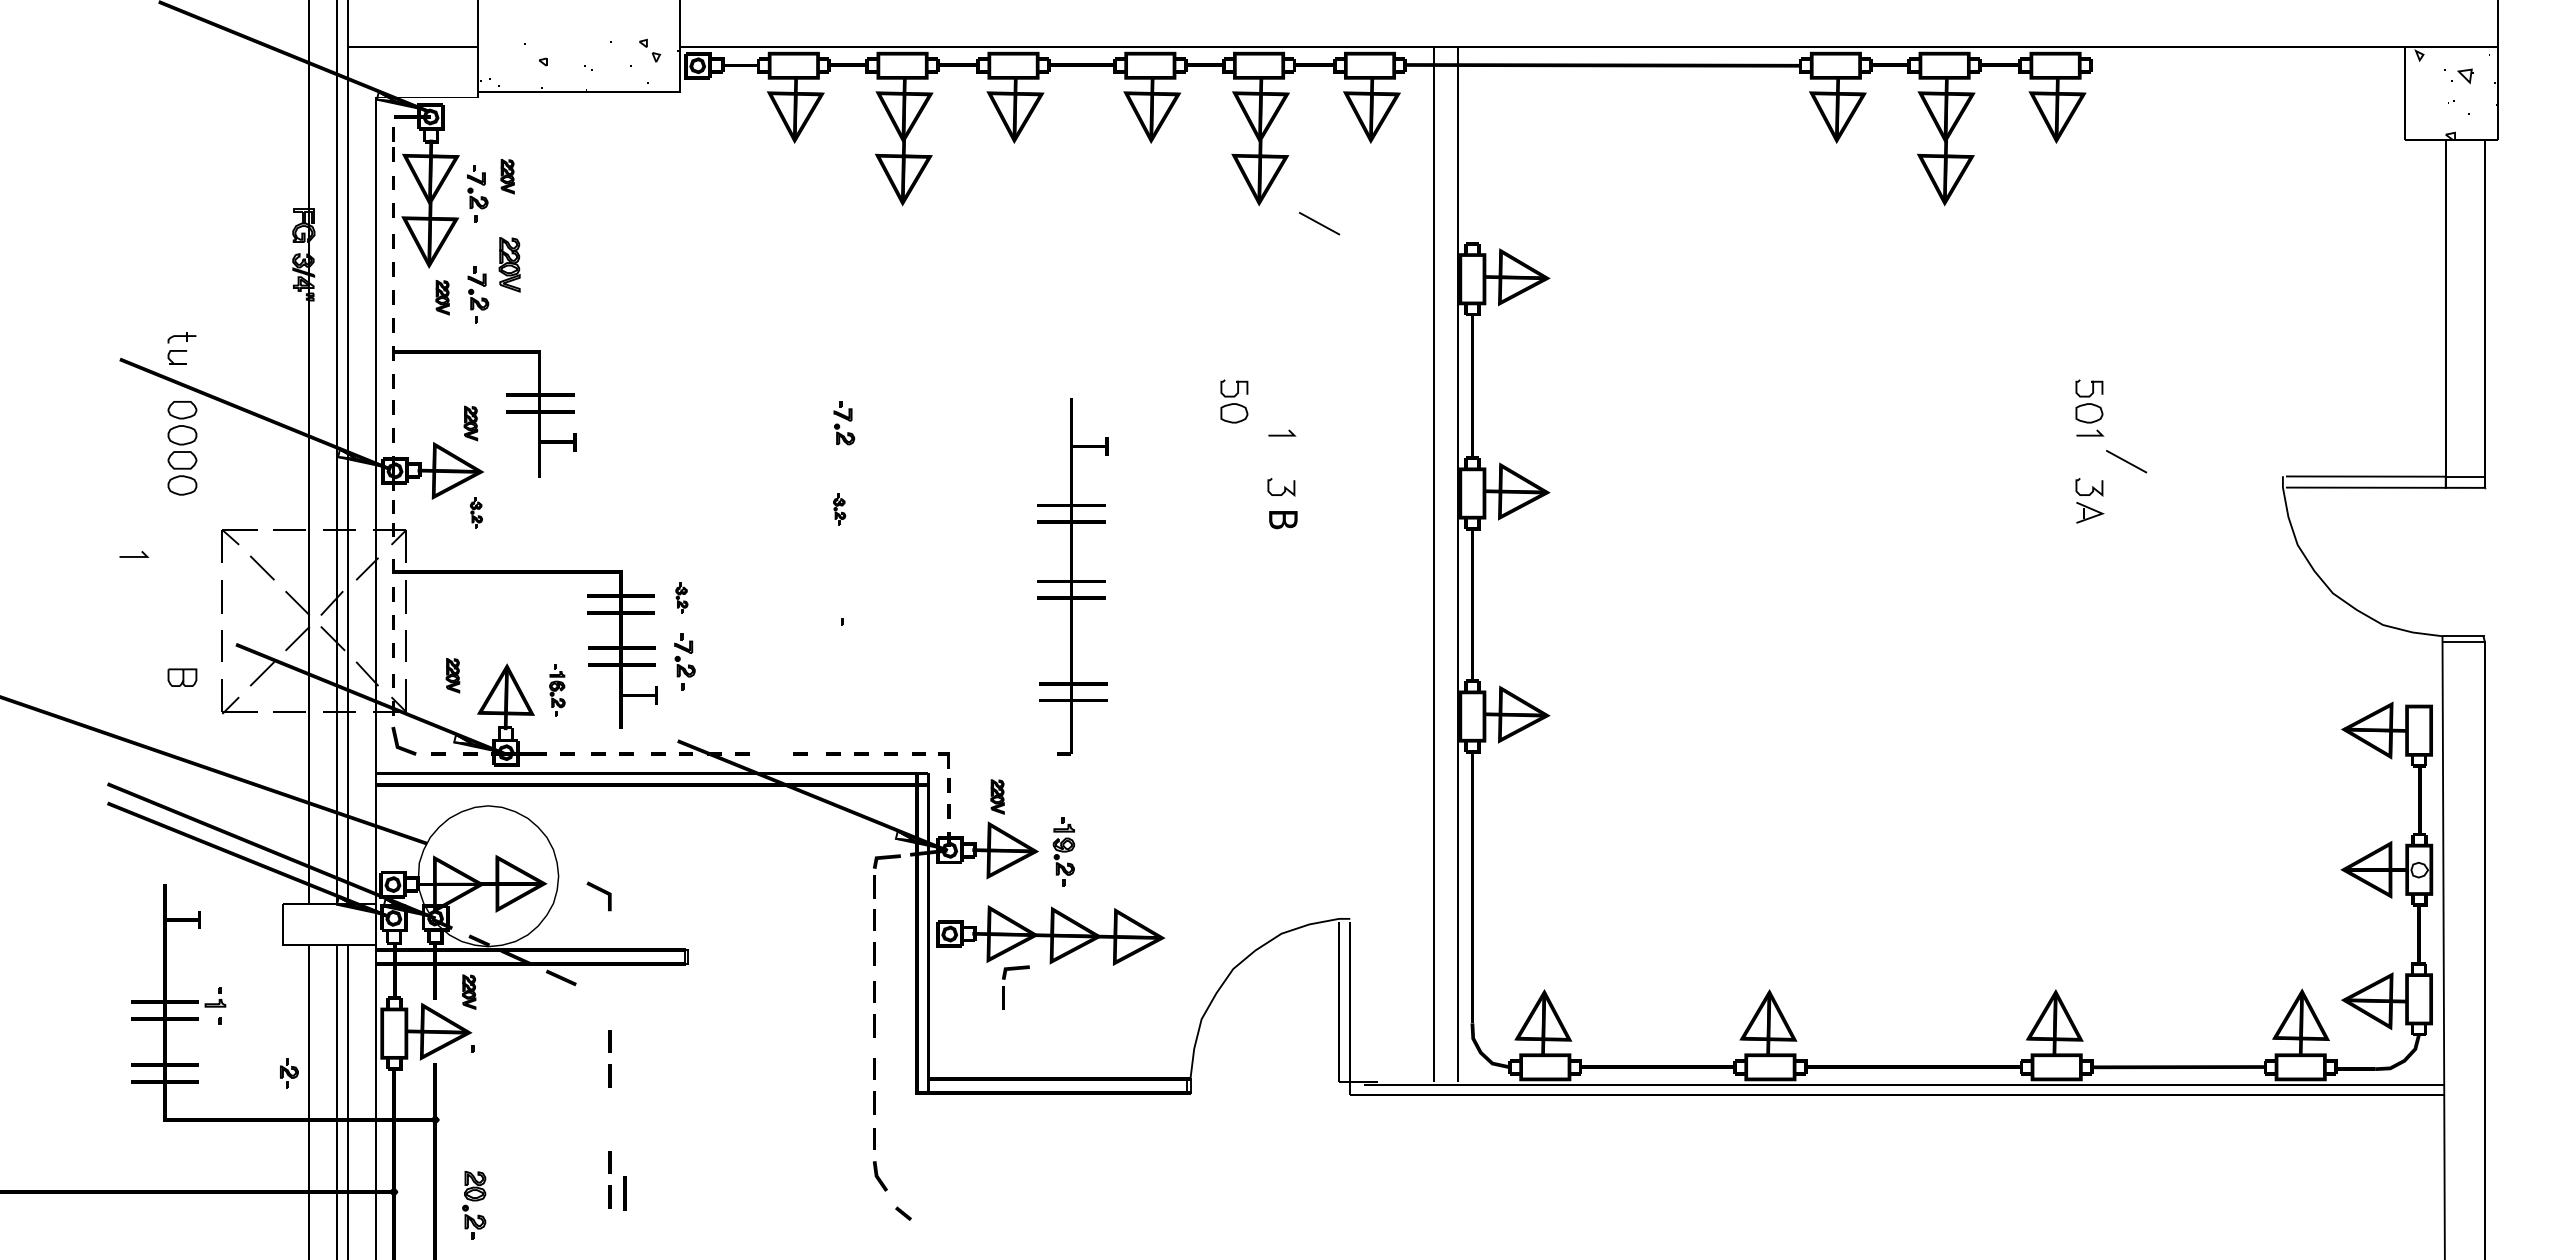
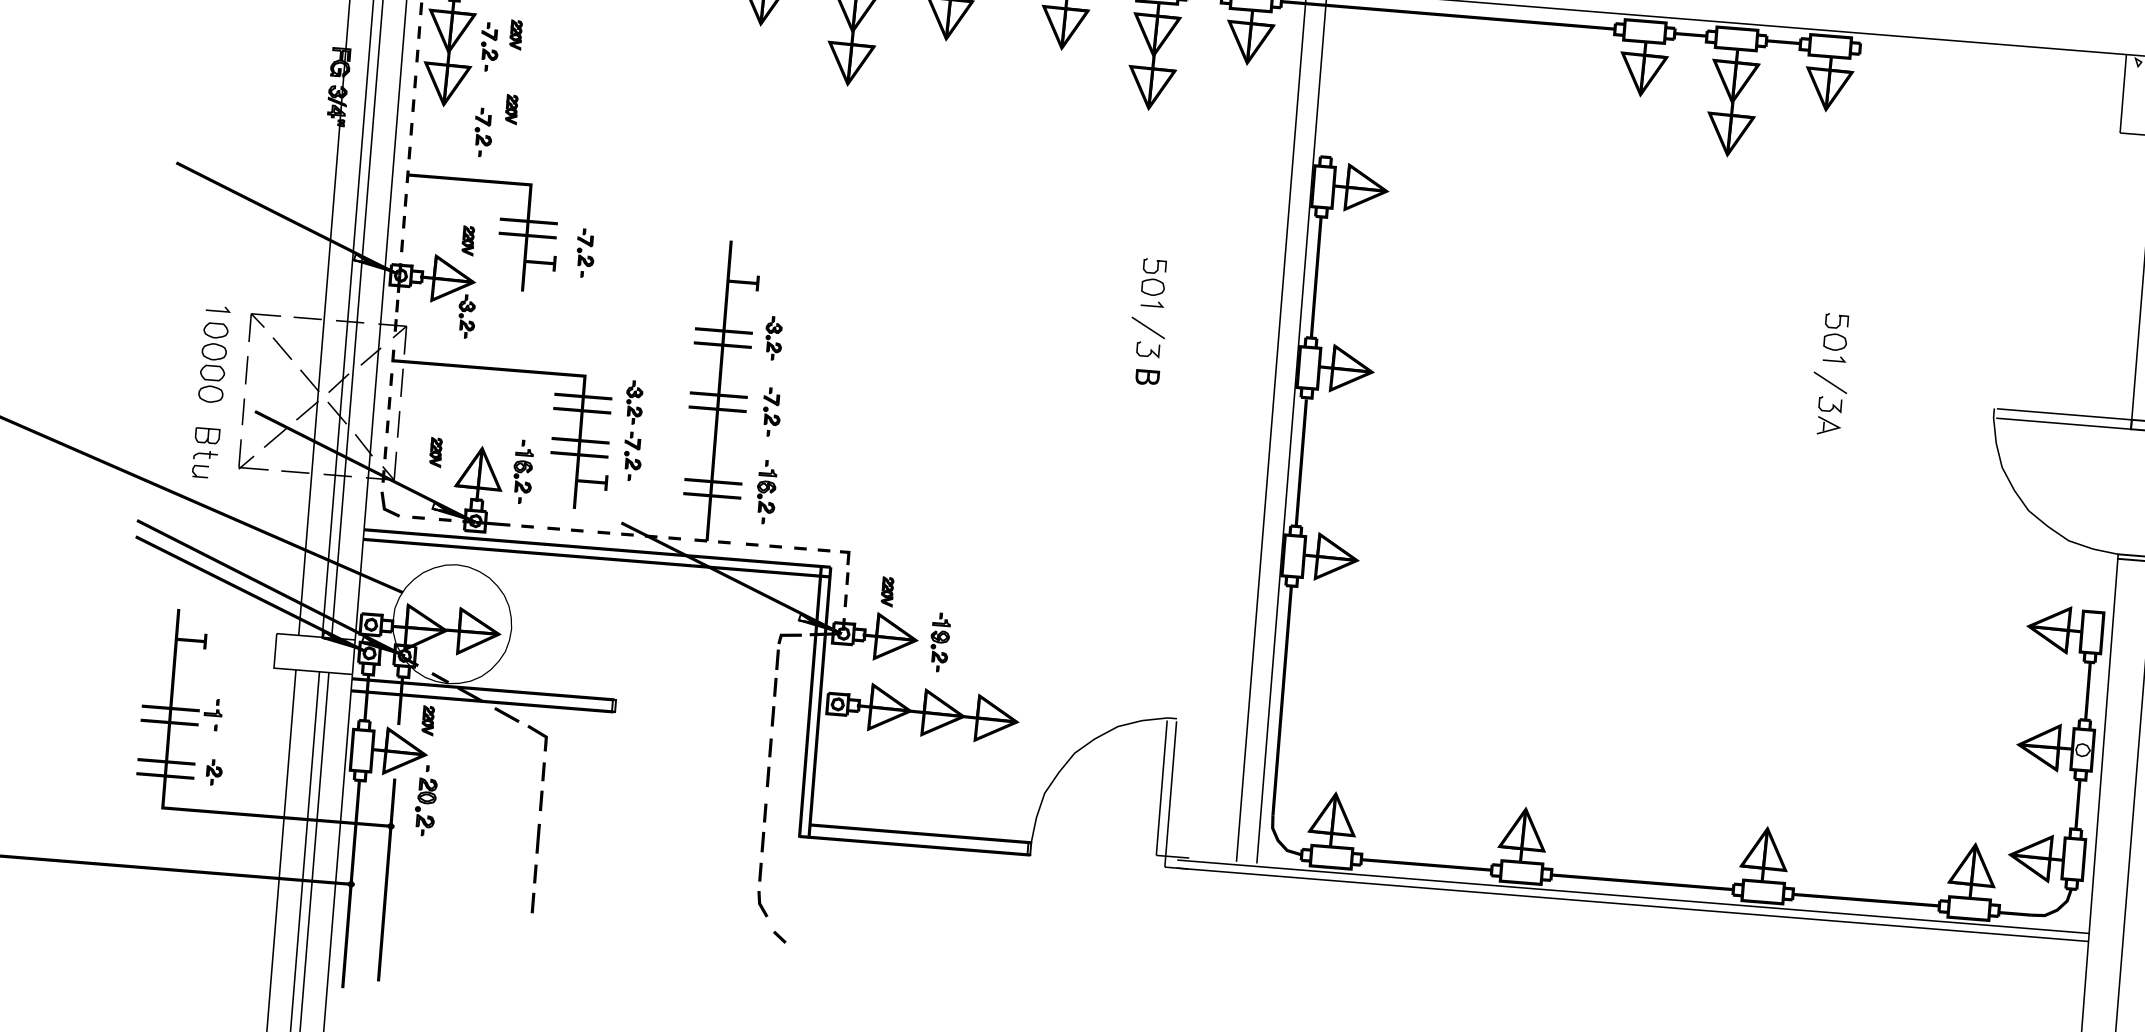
line: (1319, 223) -> (1148, 327), moved
part: (509, 264) -> (511, 109), size x0.62
part: (442, 297) -> (452, 132), removed
part: (181, 348) -> (204, 464), moved
part: (1234, 401) -> (1154, 277), moved
part: (844, 423) -> (772, 407), moved
part: (609, 426) -> (585, 252), added
part: (182, 448) -> (213, 363), moved
line: (2126, 461) -> (1830, 382), moved
part: (839, 509) -> (773, 338), size x1.67
part: (476, 512) -> (466, 316), size x1.67
line: (134, 556) -> (218, 310), moved
part: (1072, 576) -> (720, 391), moved
part: (681, 597) -> (634, 402), size x1.67
part: (557, 690) -> (523, 472), size x1.43
part: (845, 690) -> (766, 491), added
line: (601, 892) -> (539, 735), moved
part: (1004, 987) -> (880, 753), removed
part: (289, 1073) -> (214, 772), moved
line: (624, 1193) -> (537, 838), moved
part: (474, 1205) -> (425, 807), moved

